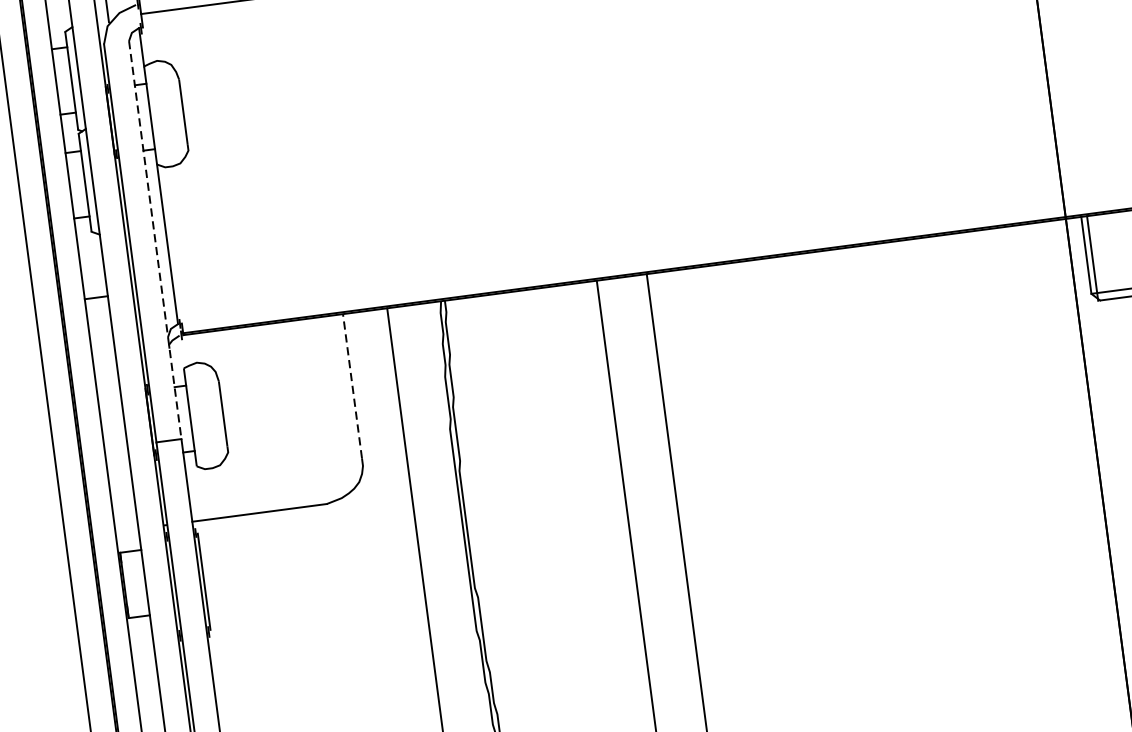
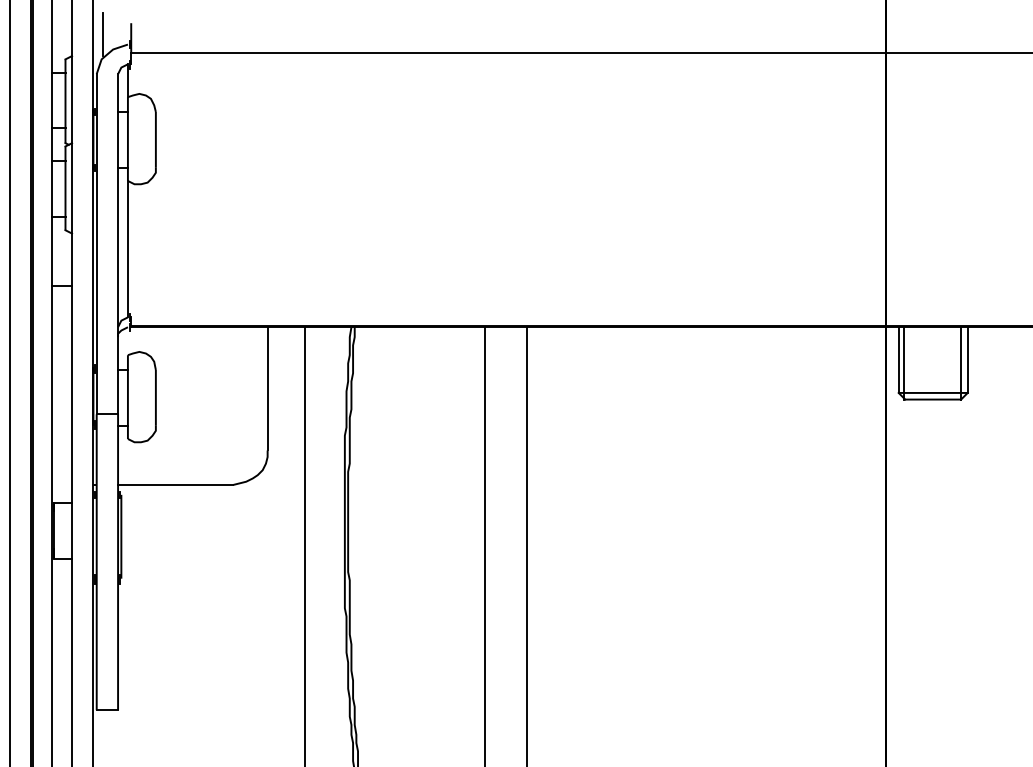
line: (155, 240) -> (118, 244), dashed -> solid
line: (352, 385) -> (267, 388), dashed -> solid

